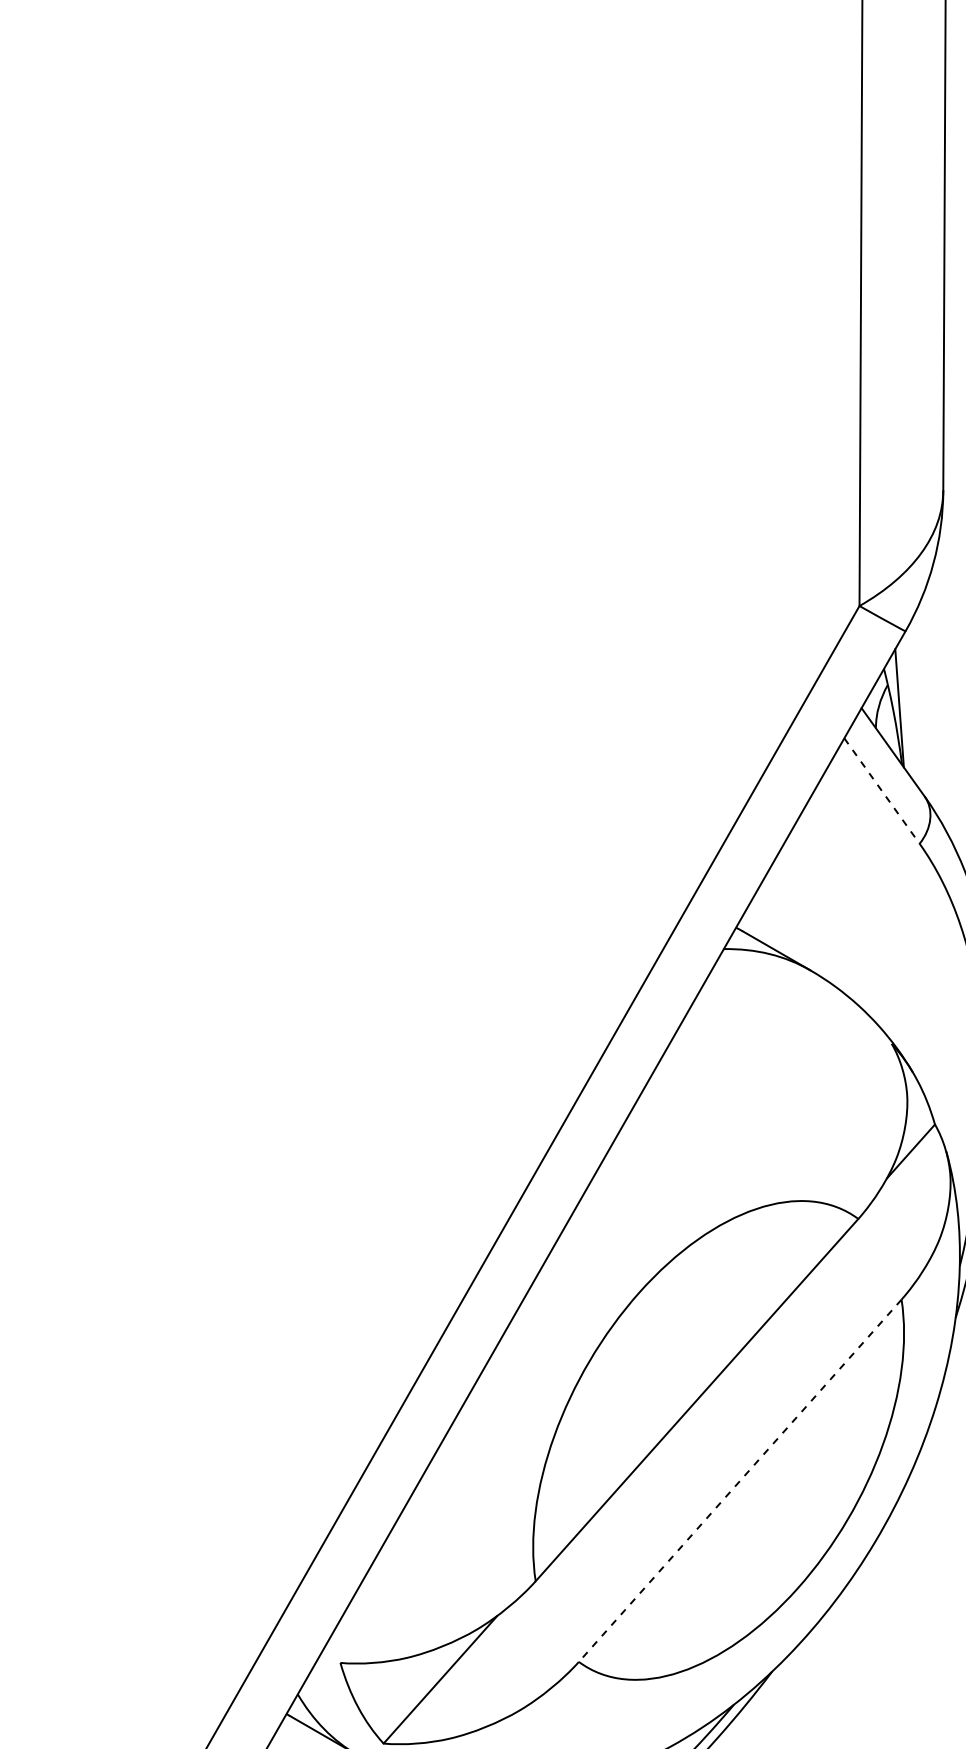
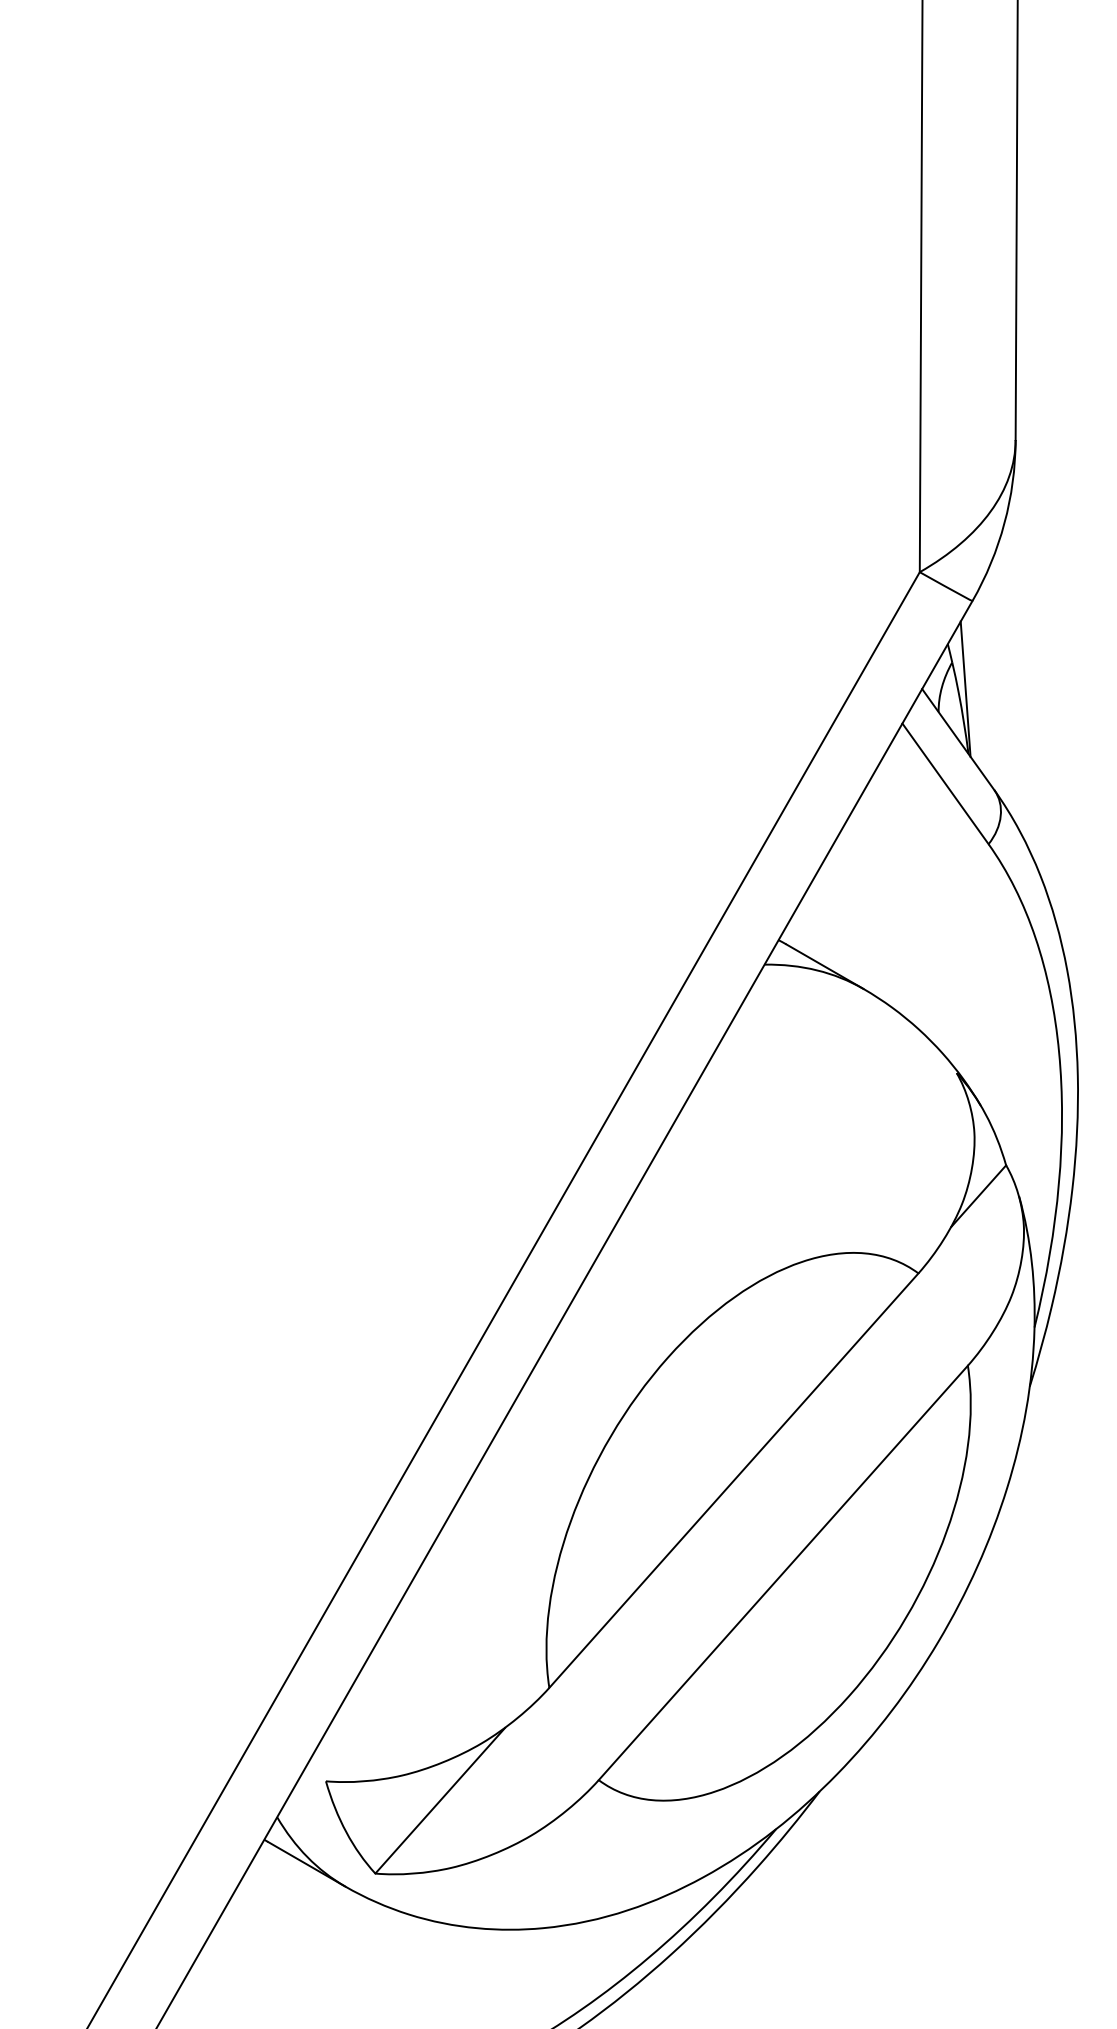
line: (881, 791) -> (945, 784), dashed -> solid
line: (740, 1481) -> (783, 1573), dashed -> solid

